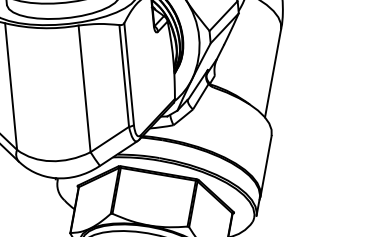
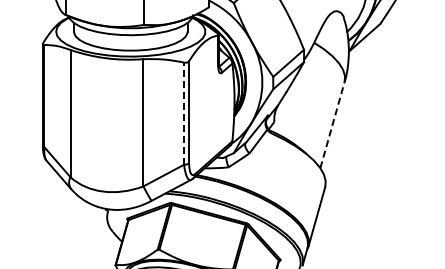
line: (273, 73) -> (332, 125), solid -> dashed
line: (124, 75) -> (184, 113), solid -> dashed

